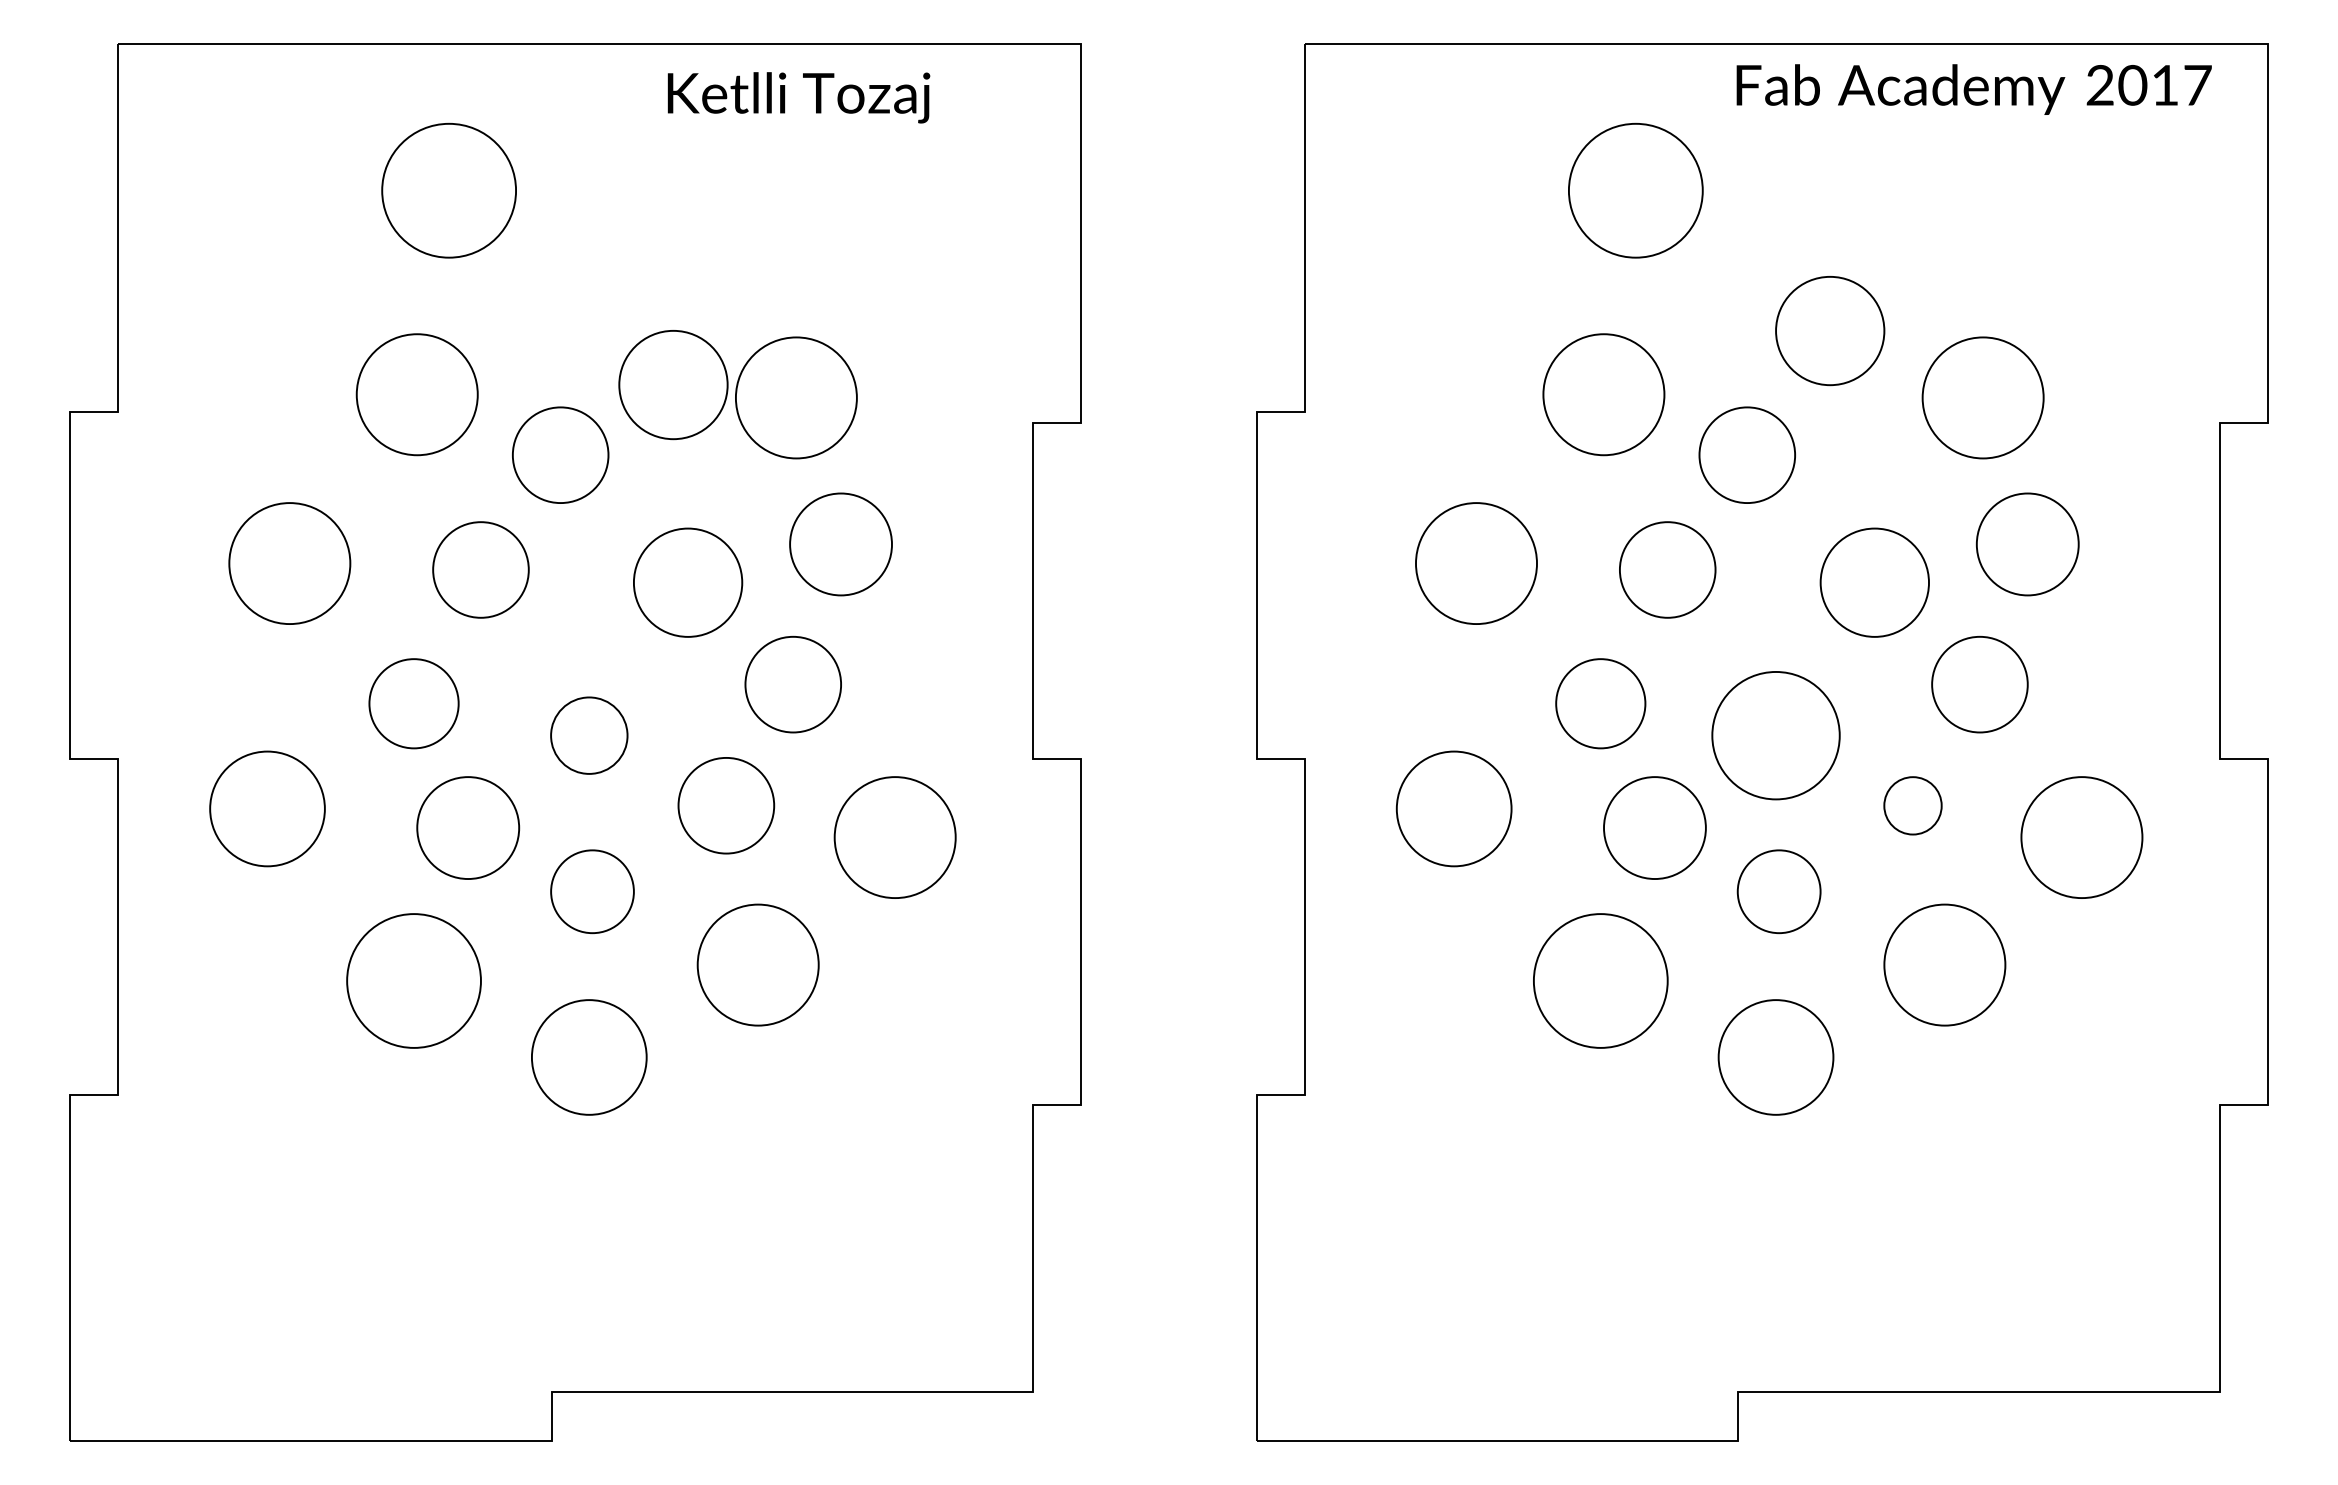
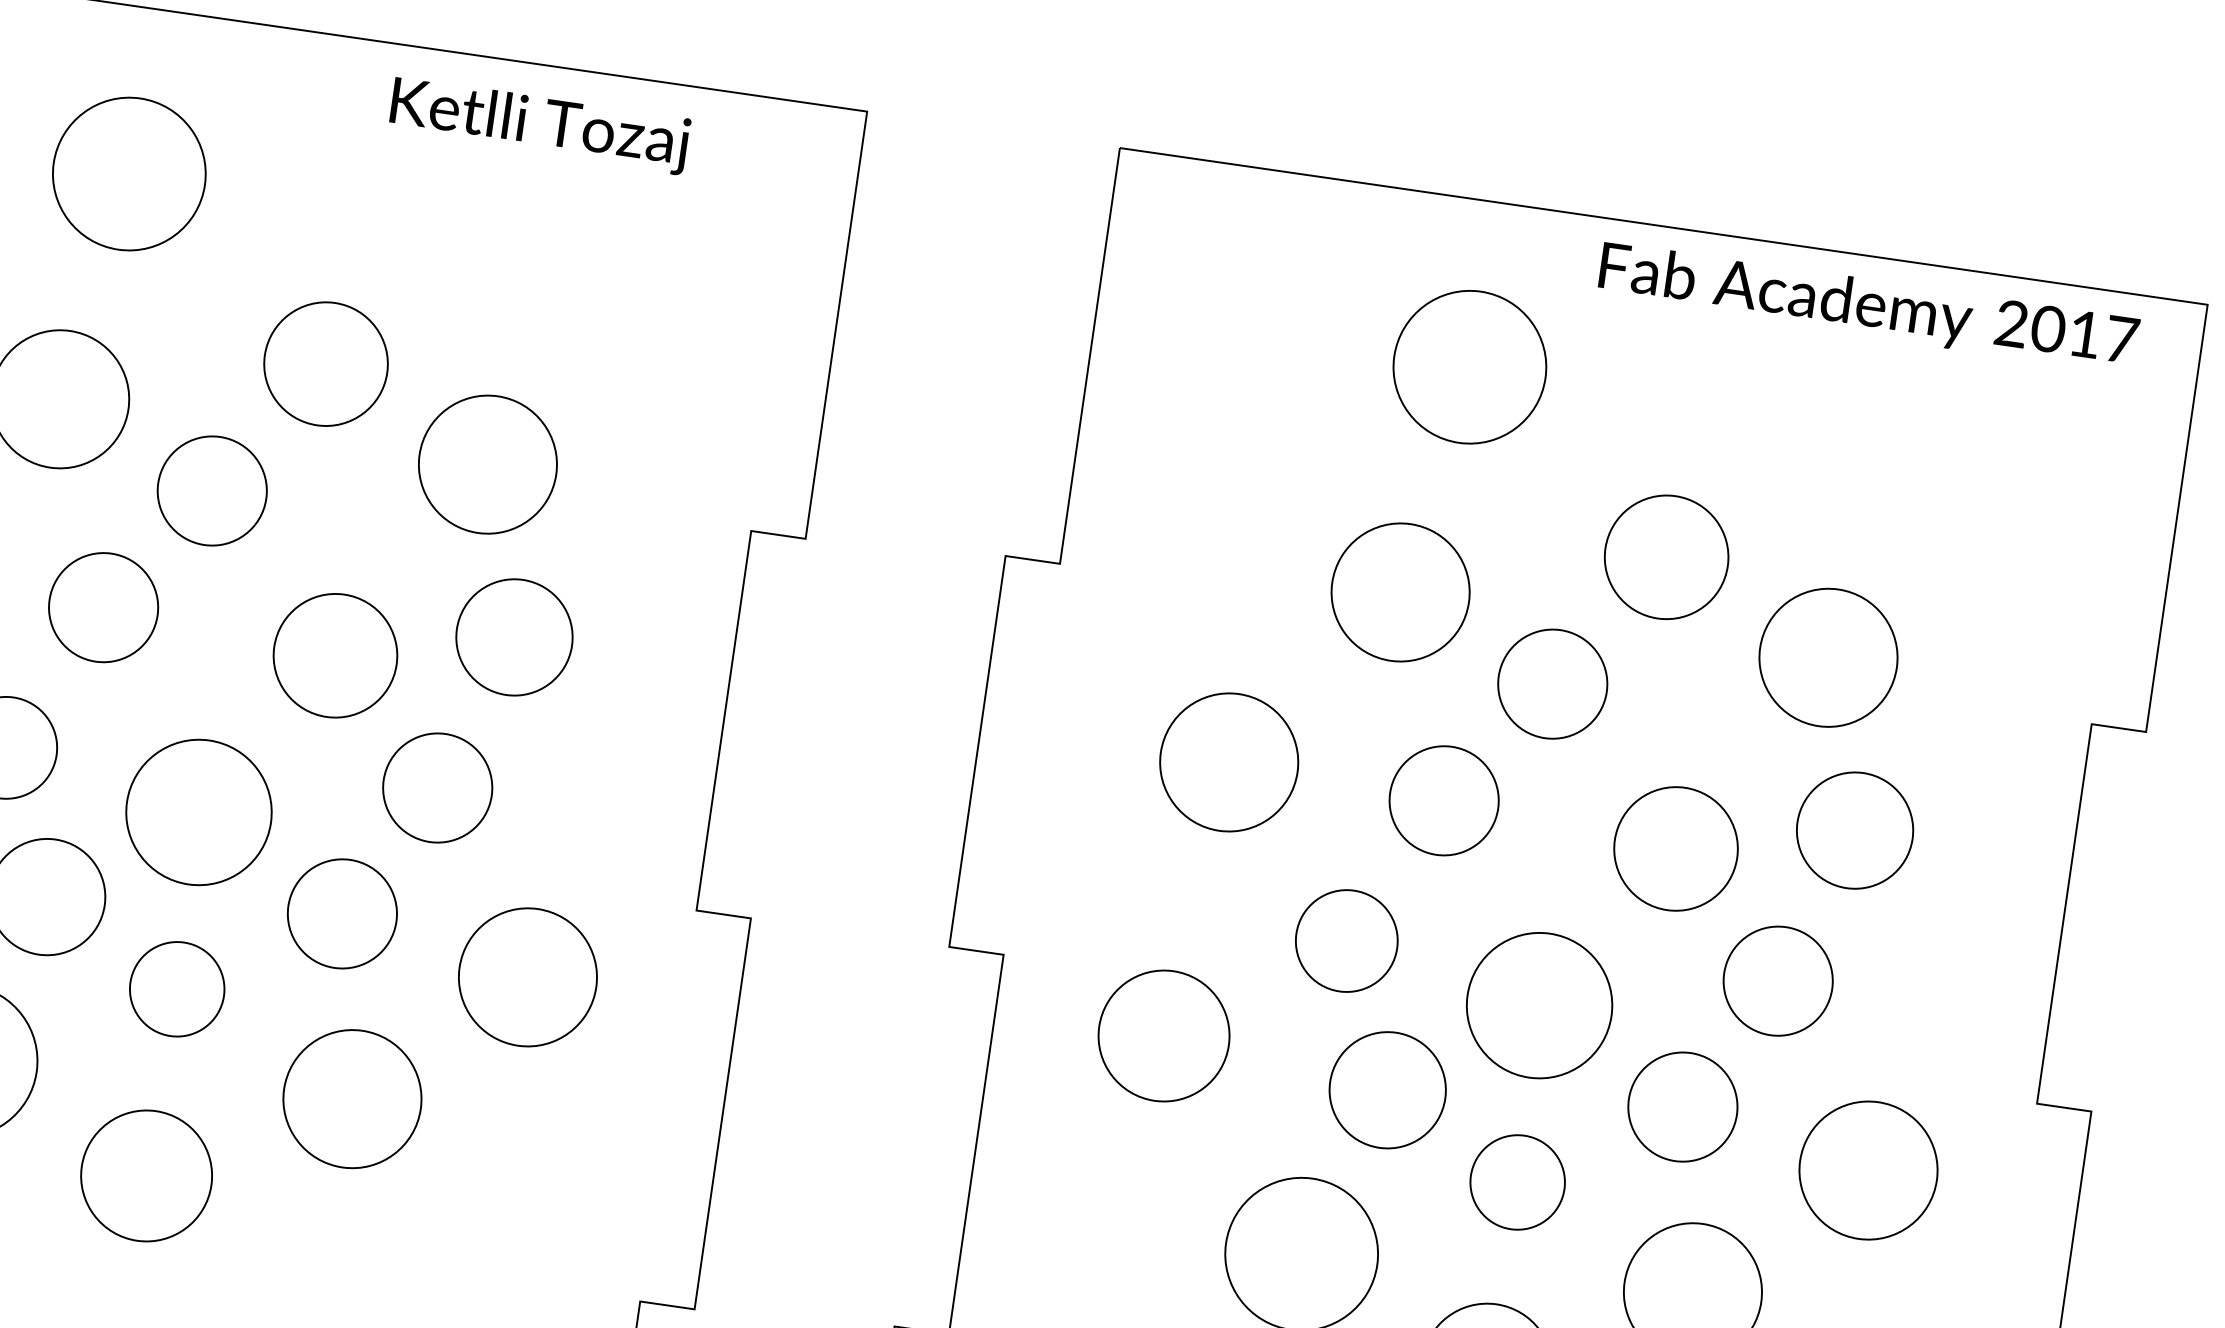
circle: (673, 385) -> (326, 364), moved
circle: (589, 735) -> (199, 812), size x1.67
circle: (1912, 805) -> (1682, 1106), size x1.67

